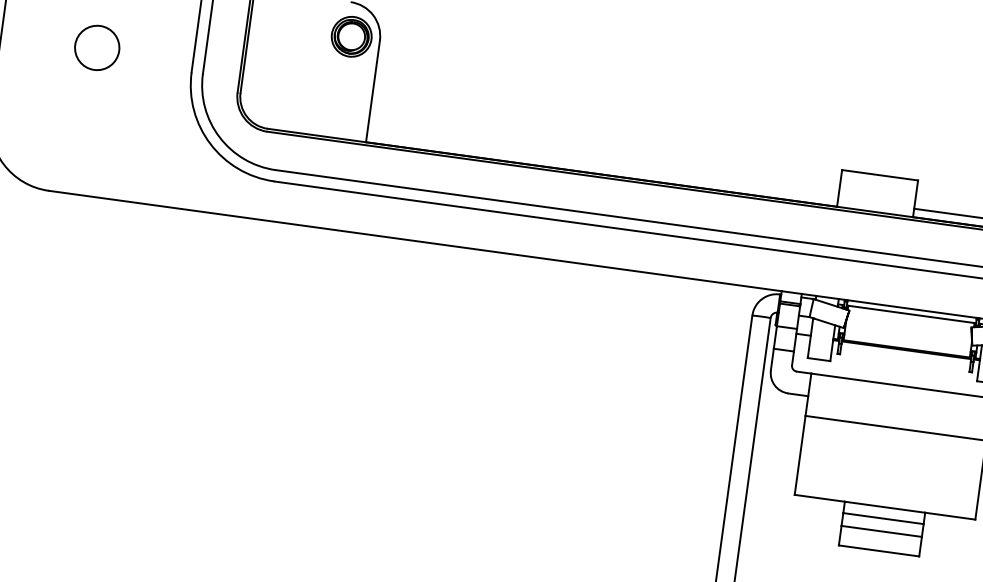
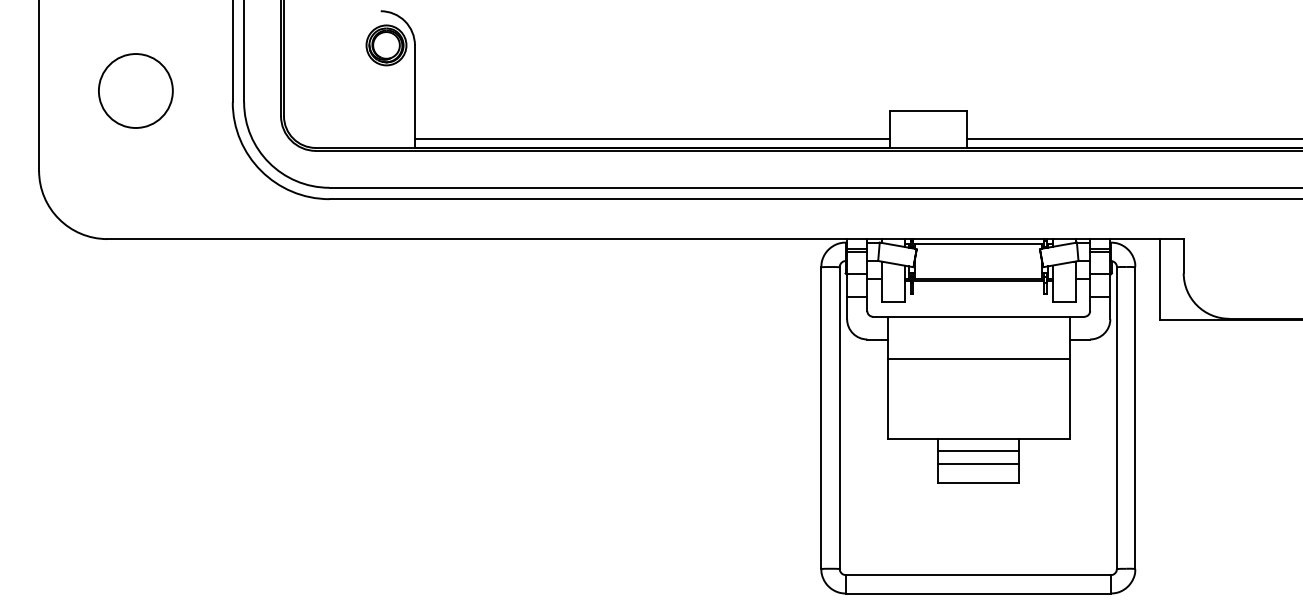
circle: (96, 47) -> (135, 90), size x1.67
line: (602, 166) -> (652, 139), added

